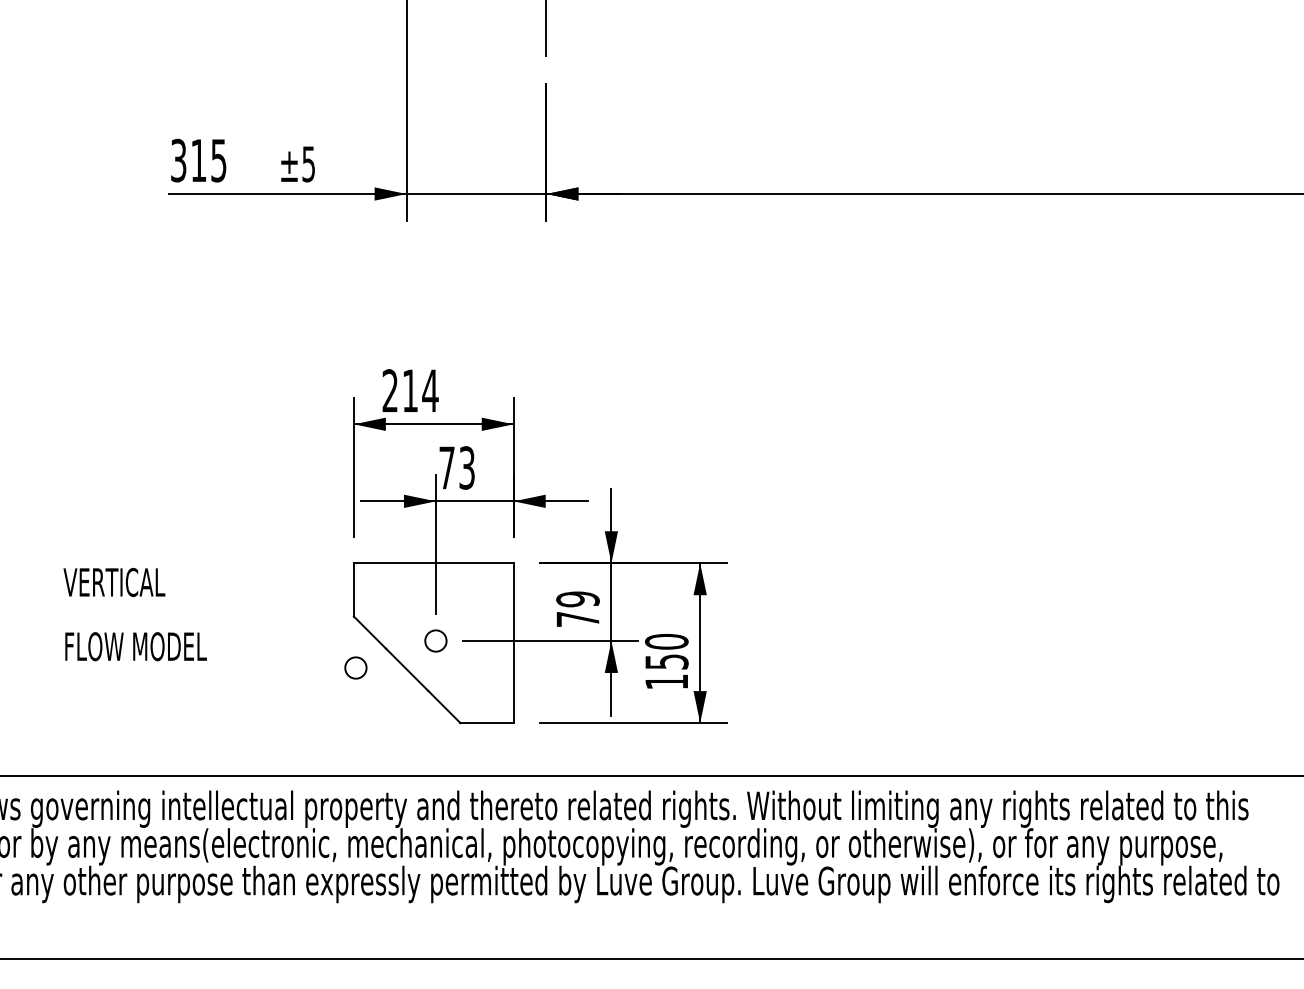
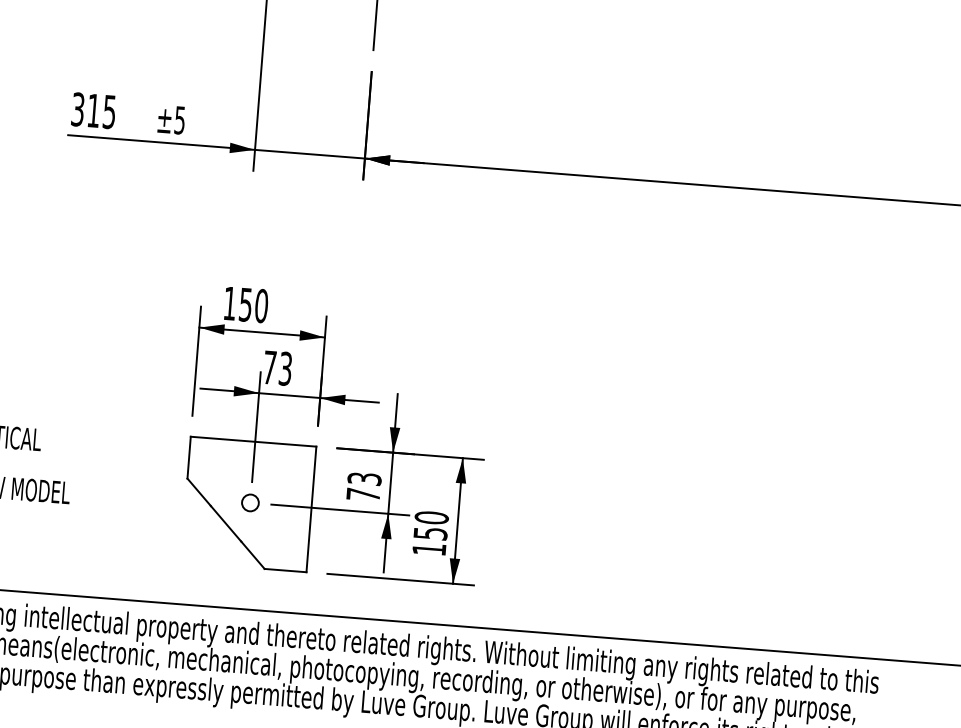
text: (410, 390) -> (245, 304), 214 -> 150
text: (577, 599) -> (364, 479), 79 -> 73
circle: (355, 667) -> (185, 518), removed

